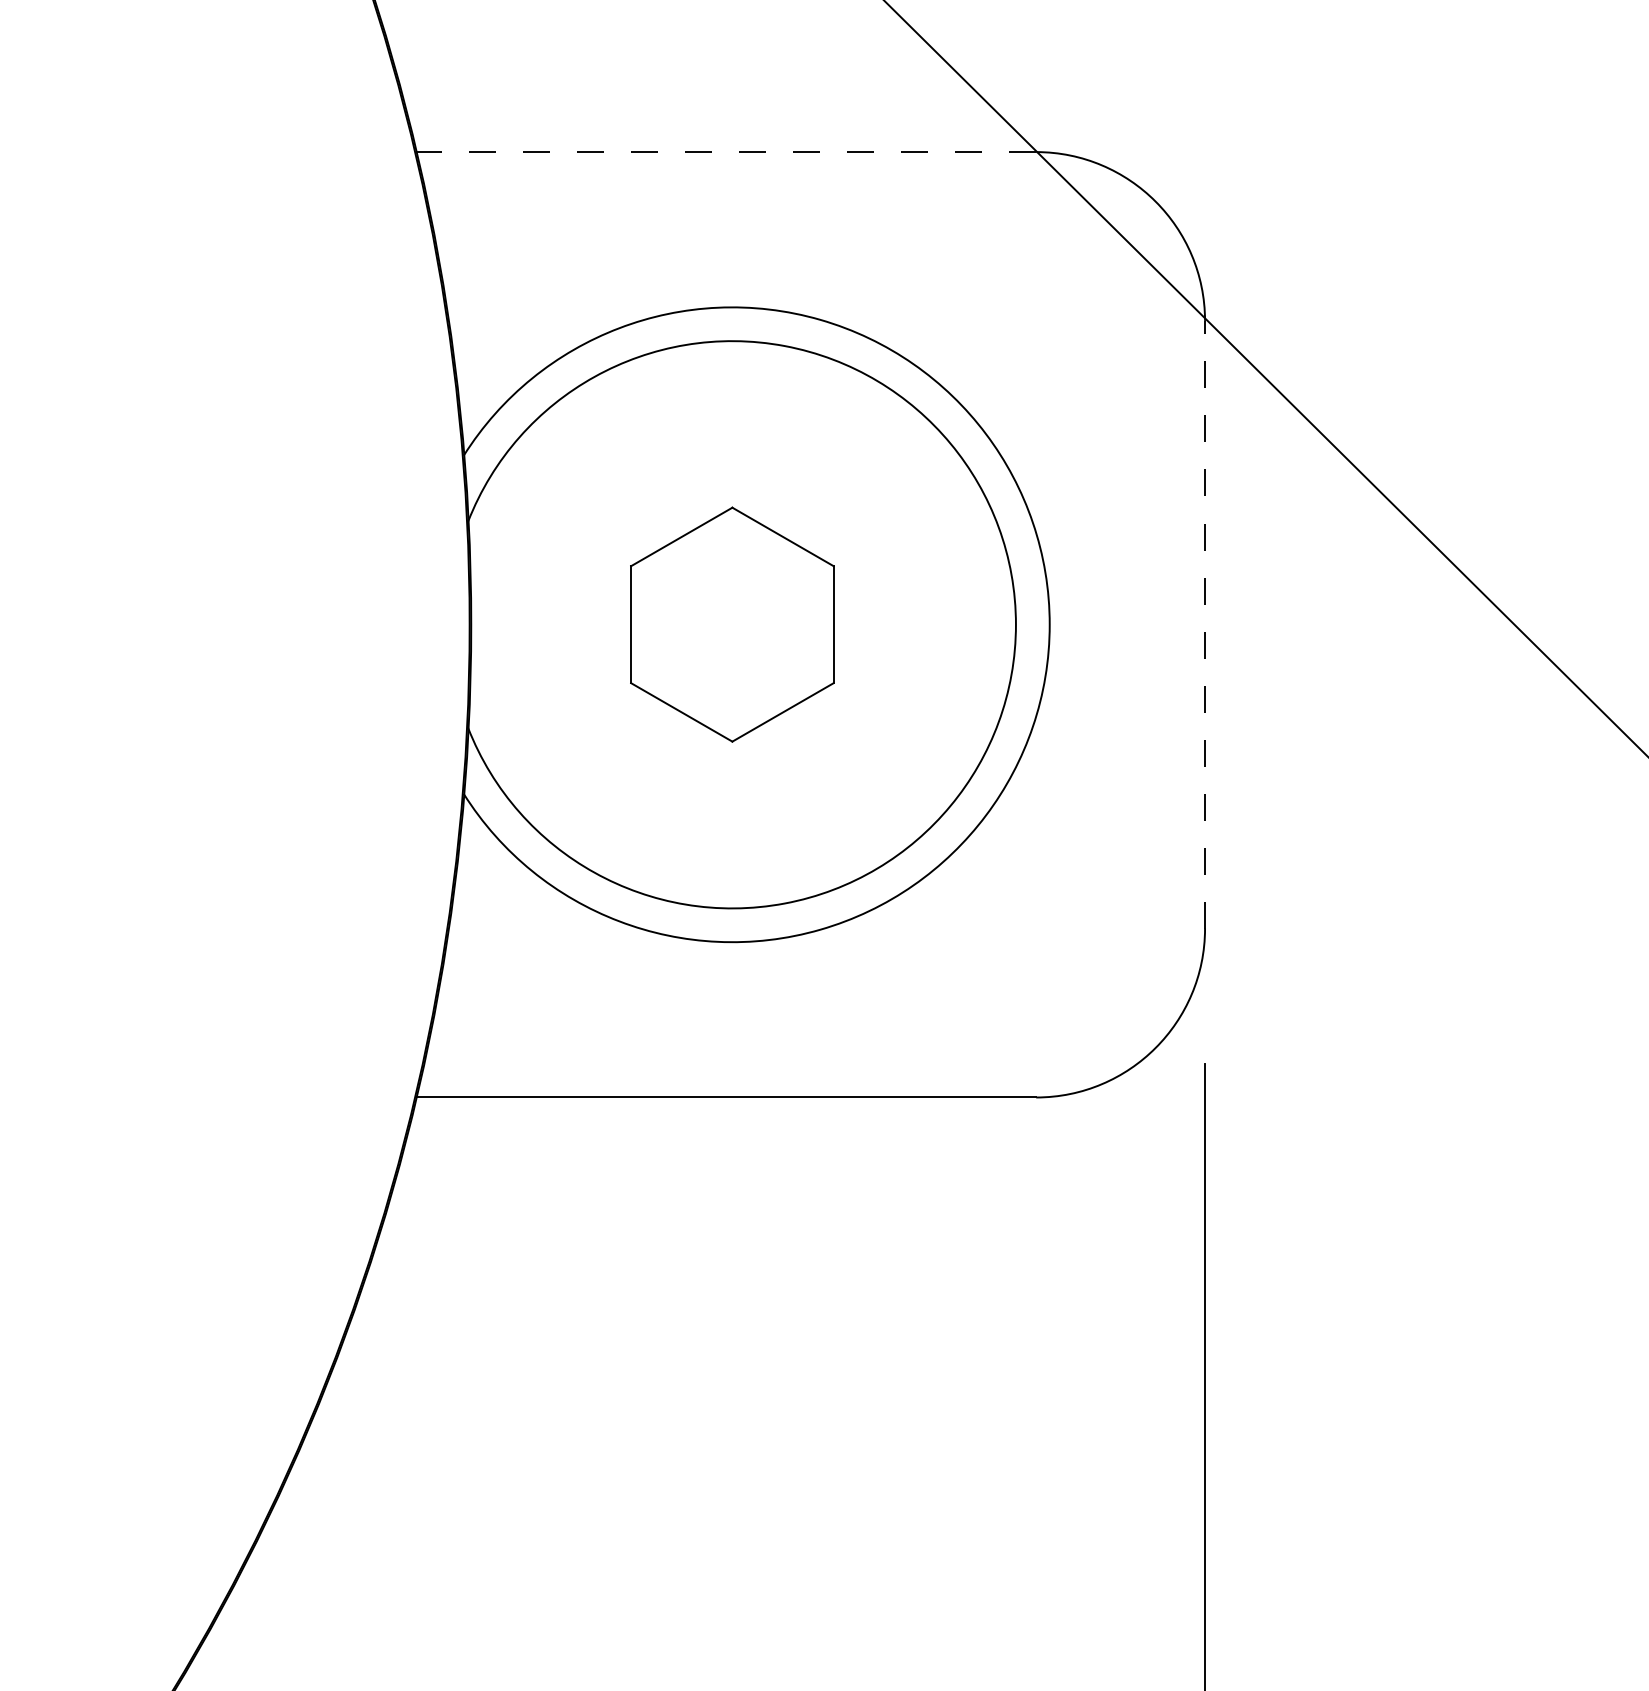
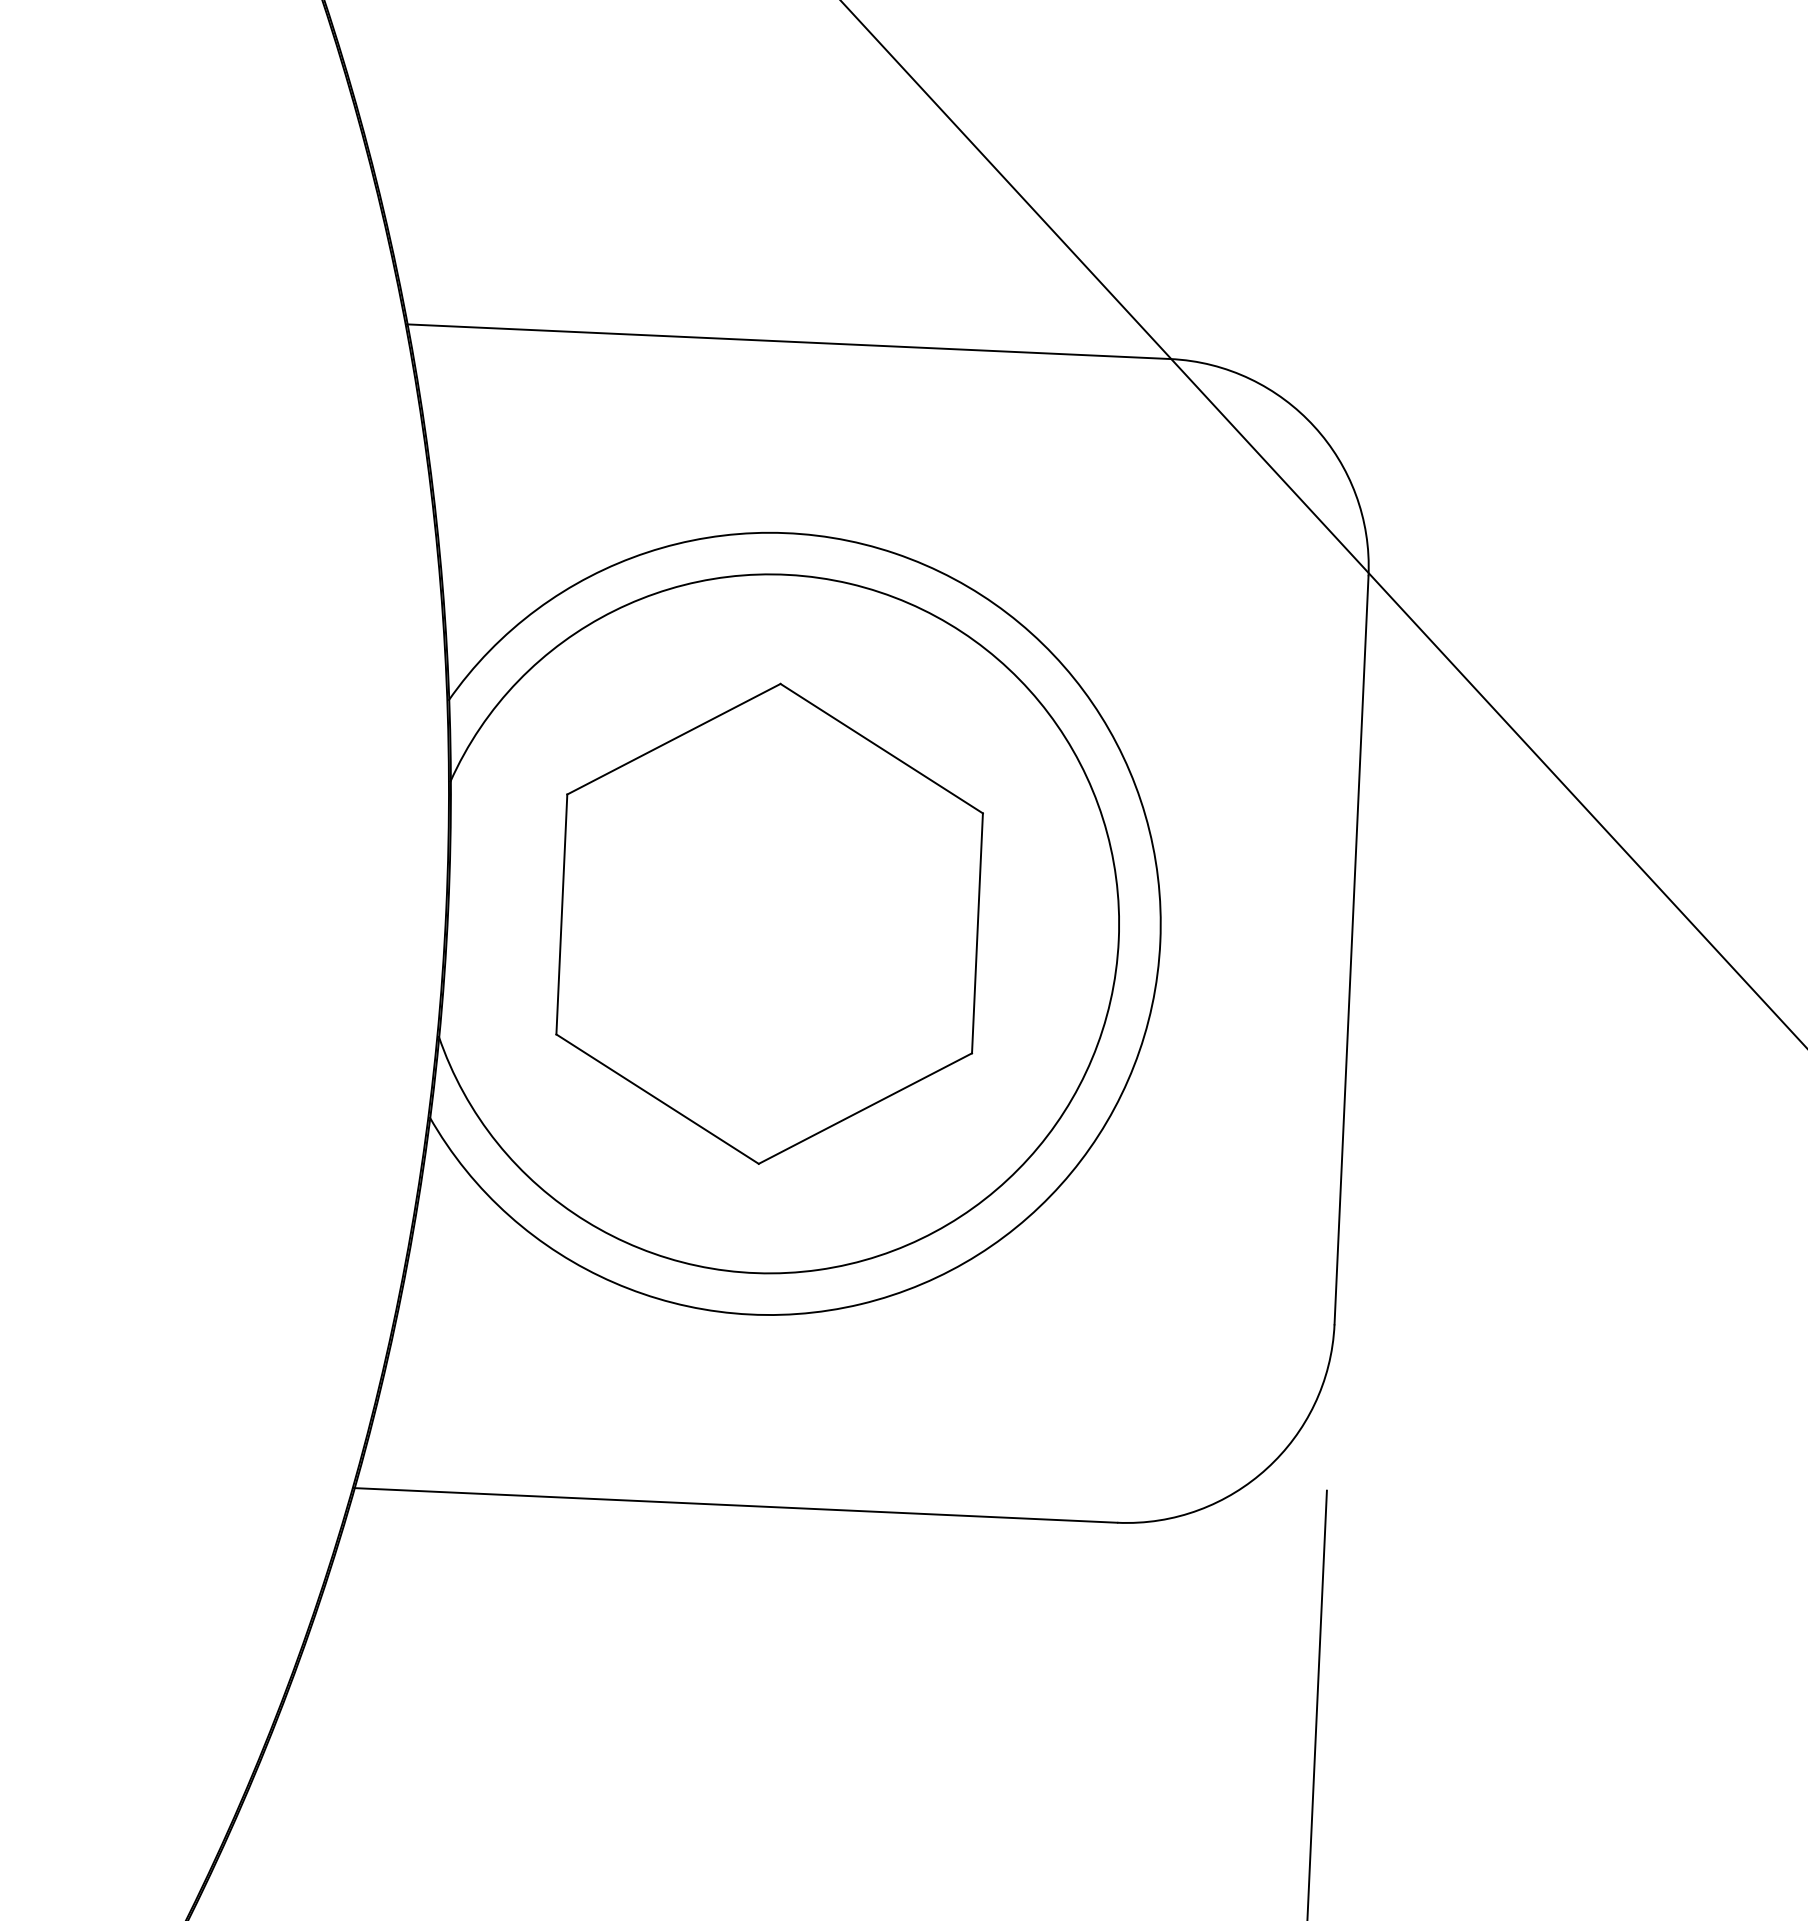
line: (725, 152) -> (787, 342), dashed -> solid
part: (732, 624) -> (769, 923), size x1.67
line: (1205, 624) -> (1352, 949), dashed -> solid

